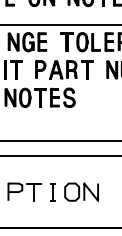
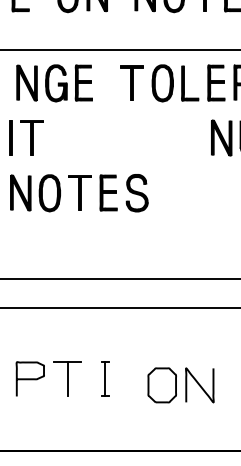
part: (64, 69) -> (127, 137), removed
part: (81, 192) -> (180, 386), moved

